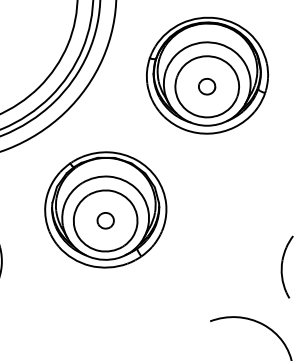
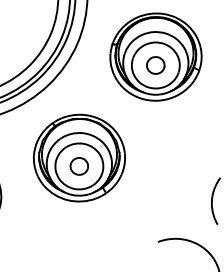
part: (206, 86) -> (155, 65), size x1.43
part: (105, 220) -> (79, 166), size x1.43

